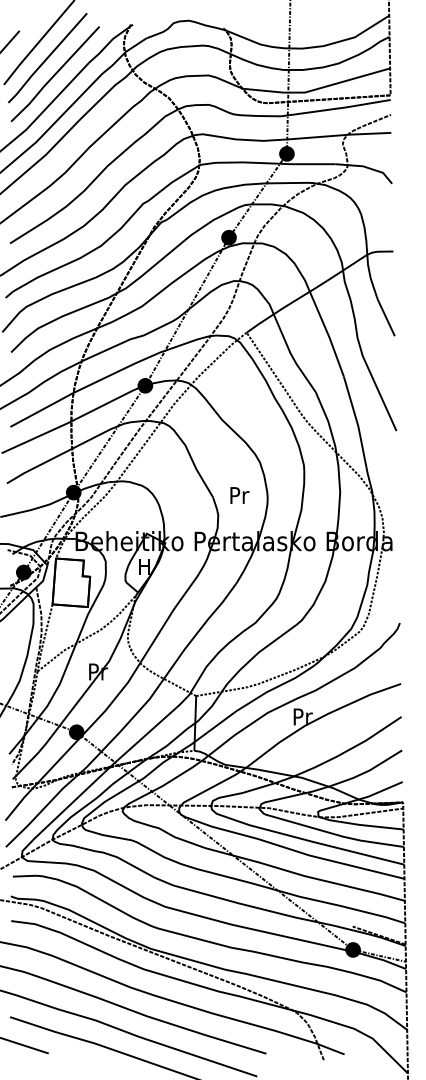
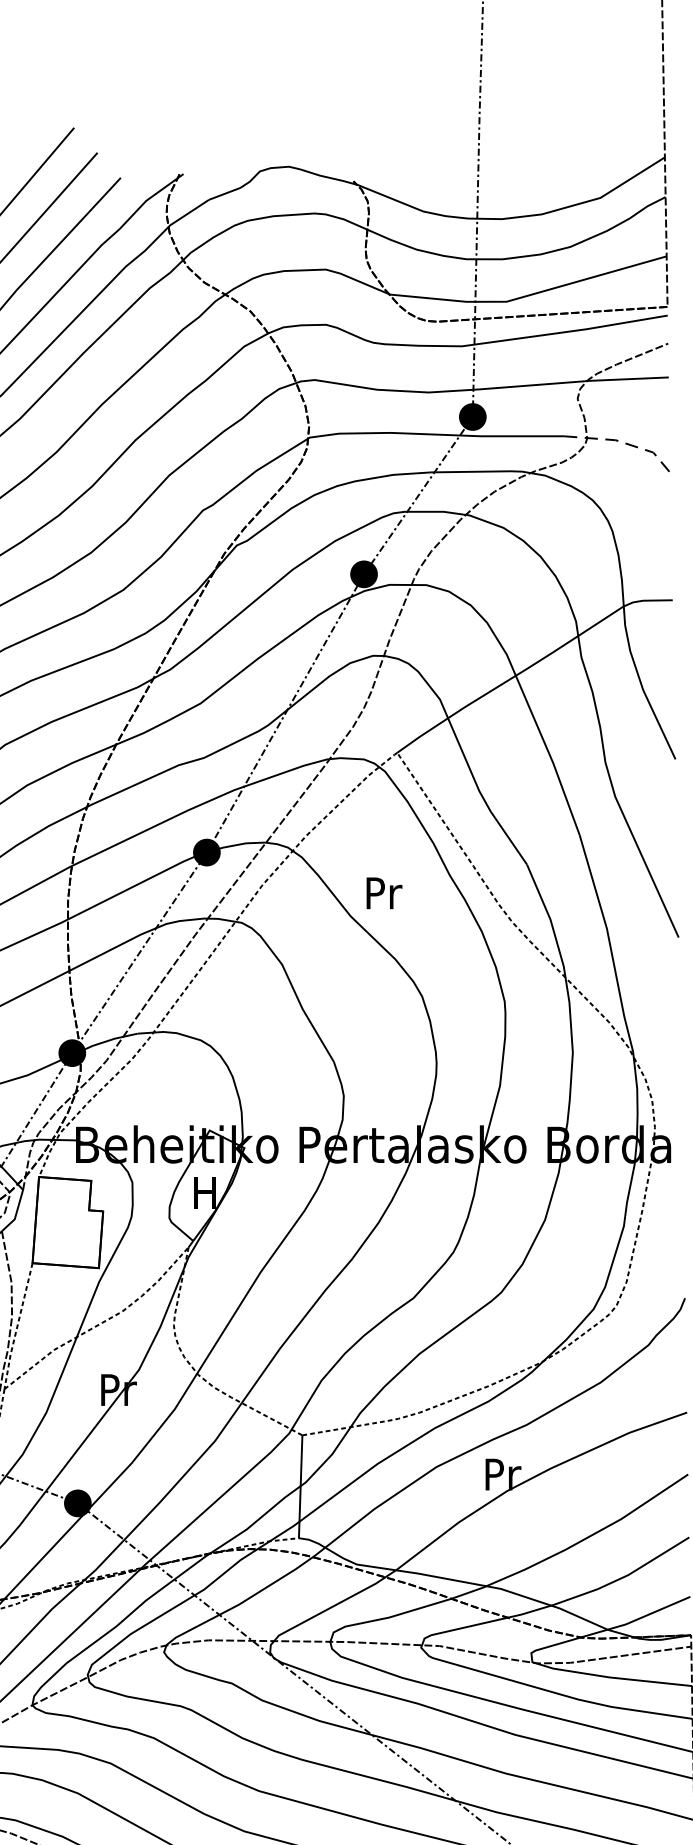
line: (367, 167) -> (624, 442), solid -> dashed
text: (239, 495) -> (383, 893), moved

